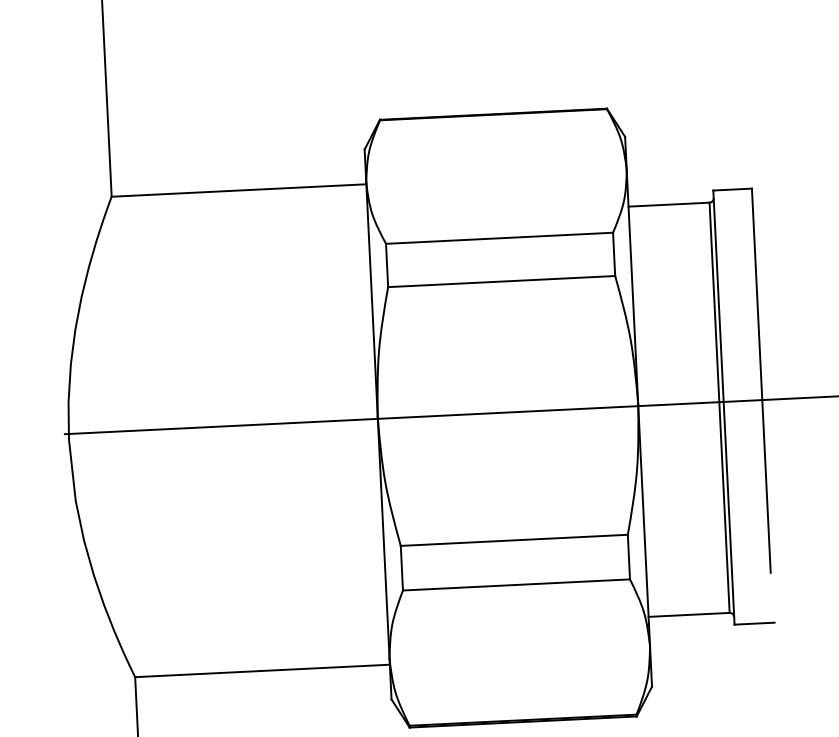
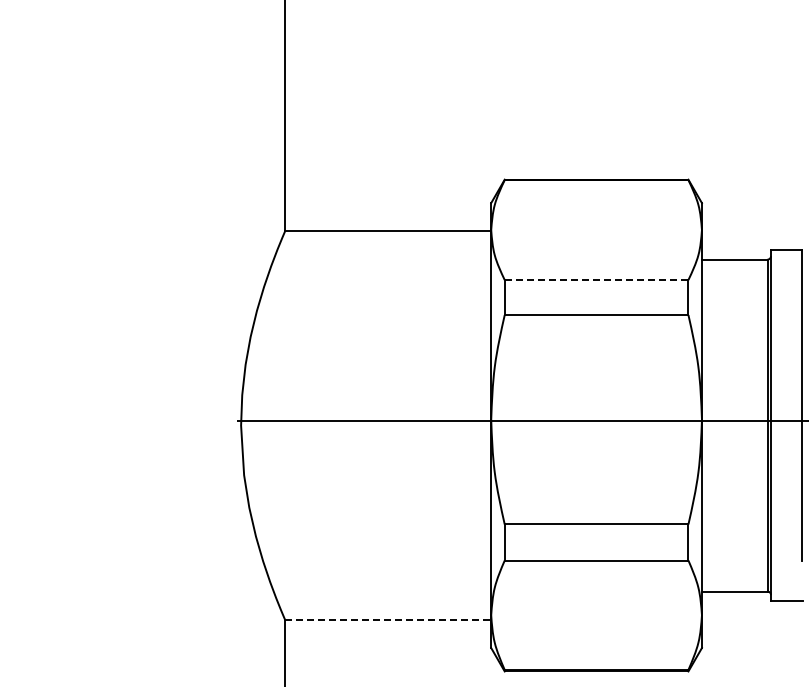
line: (499, 238) -> (596, 280), solid -> dashed
line: (262, 670) -> (388, 619), solid -> dashed

